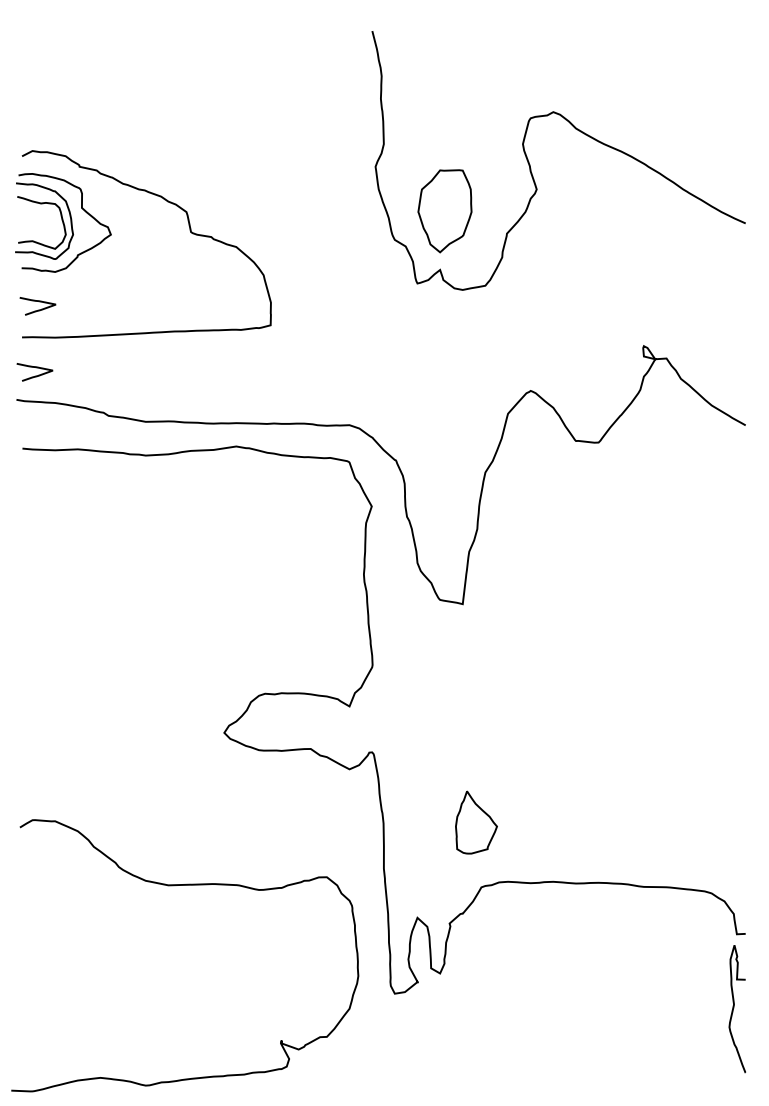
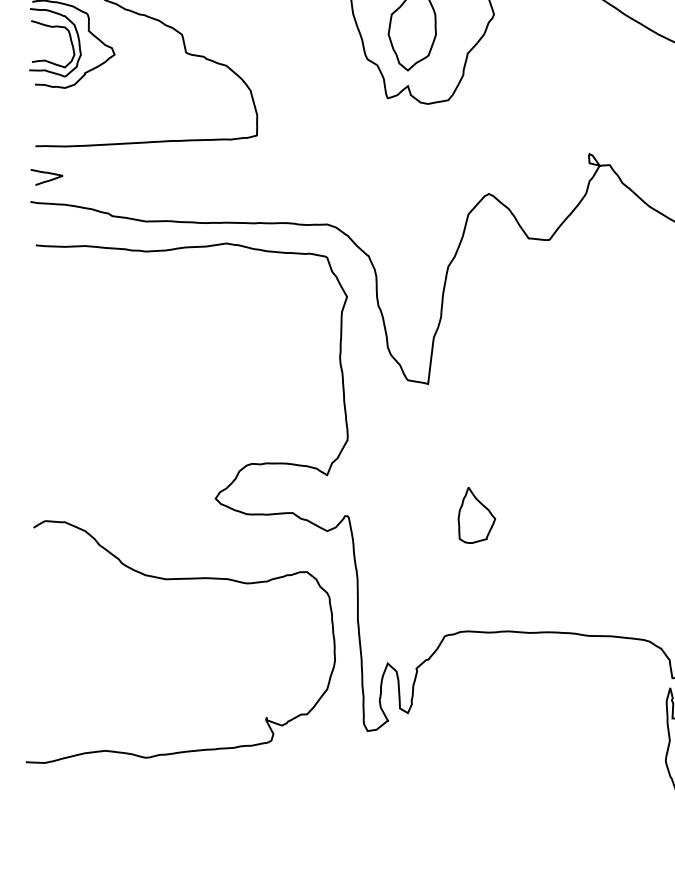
curve: (38, 309) -> (50, 121), removed
part: (476, 822) -> (476, 515), moved
curve: (174, 886) -> (171, 580), moved

